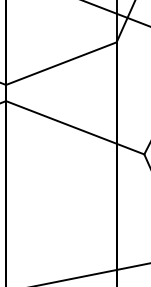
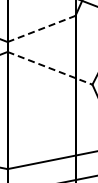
line: (62, 62) -> (42, 28), solid -> dashed
line: (75, 128) -> (50, 68), solid -> dashed

